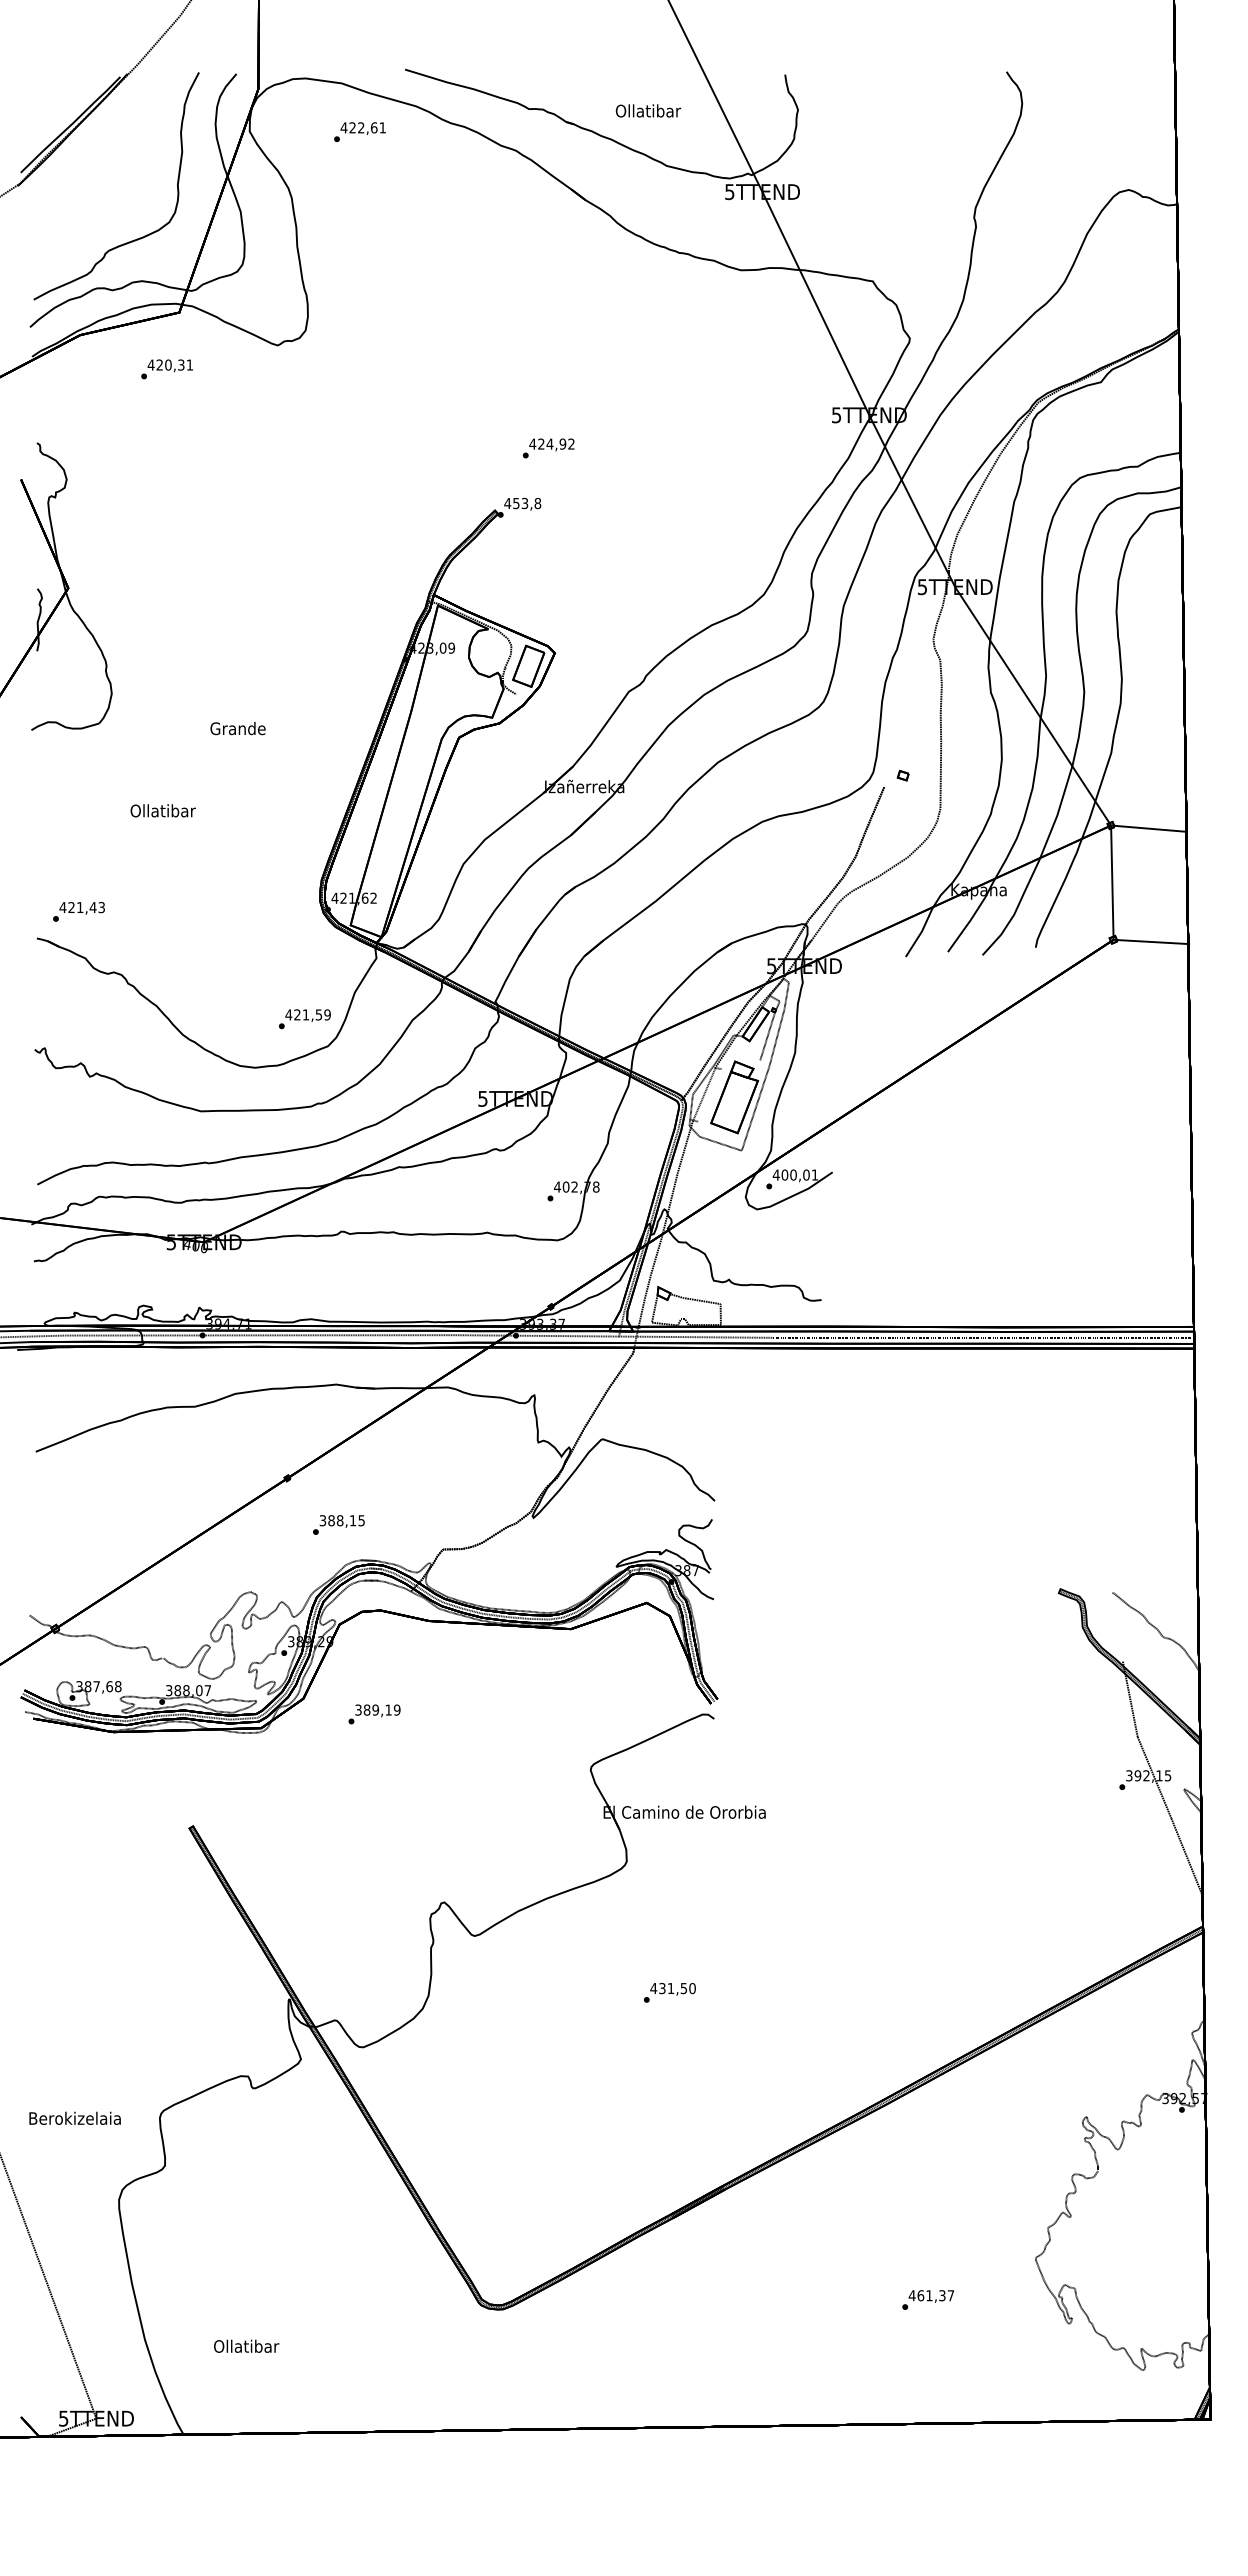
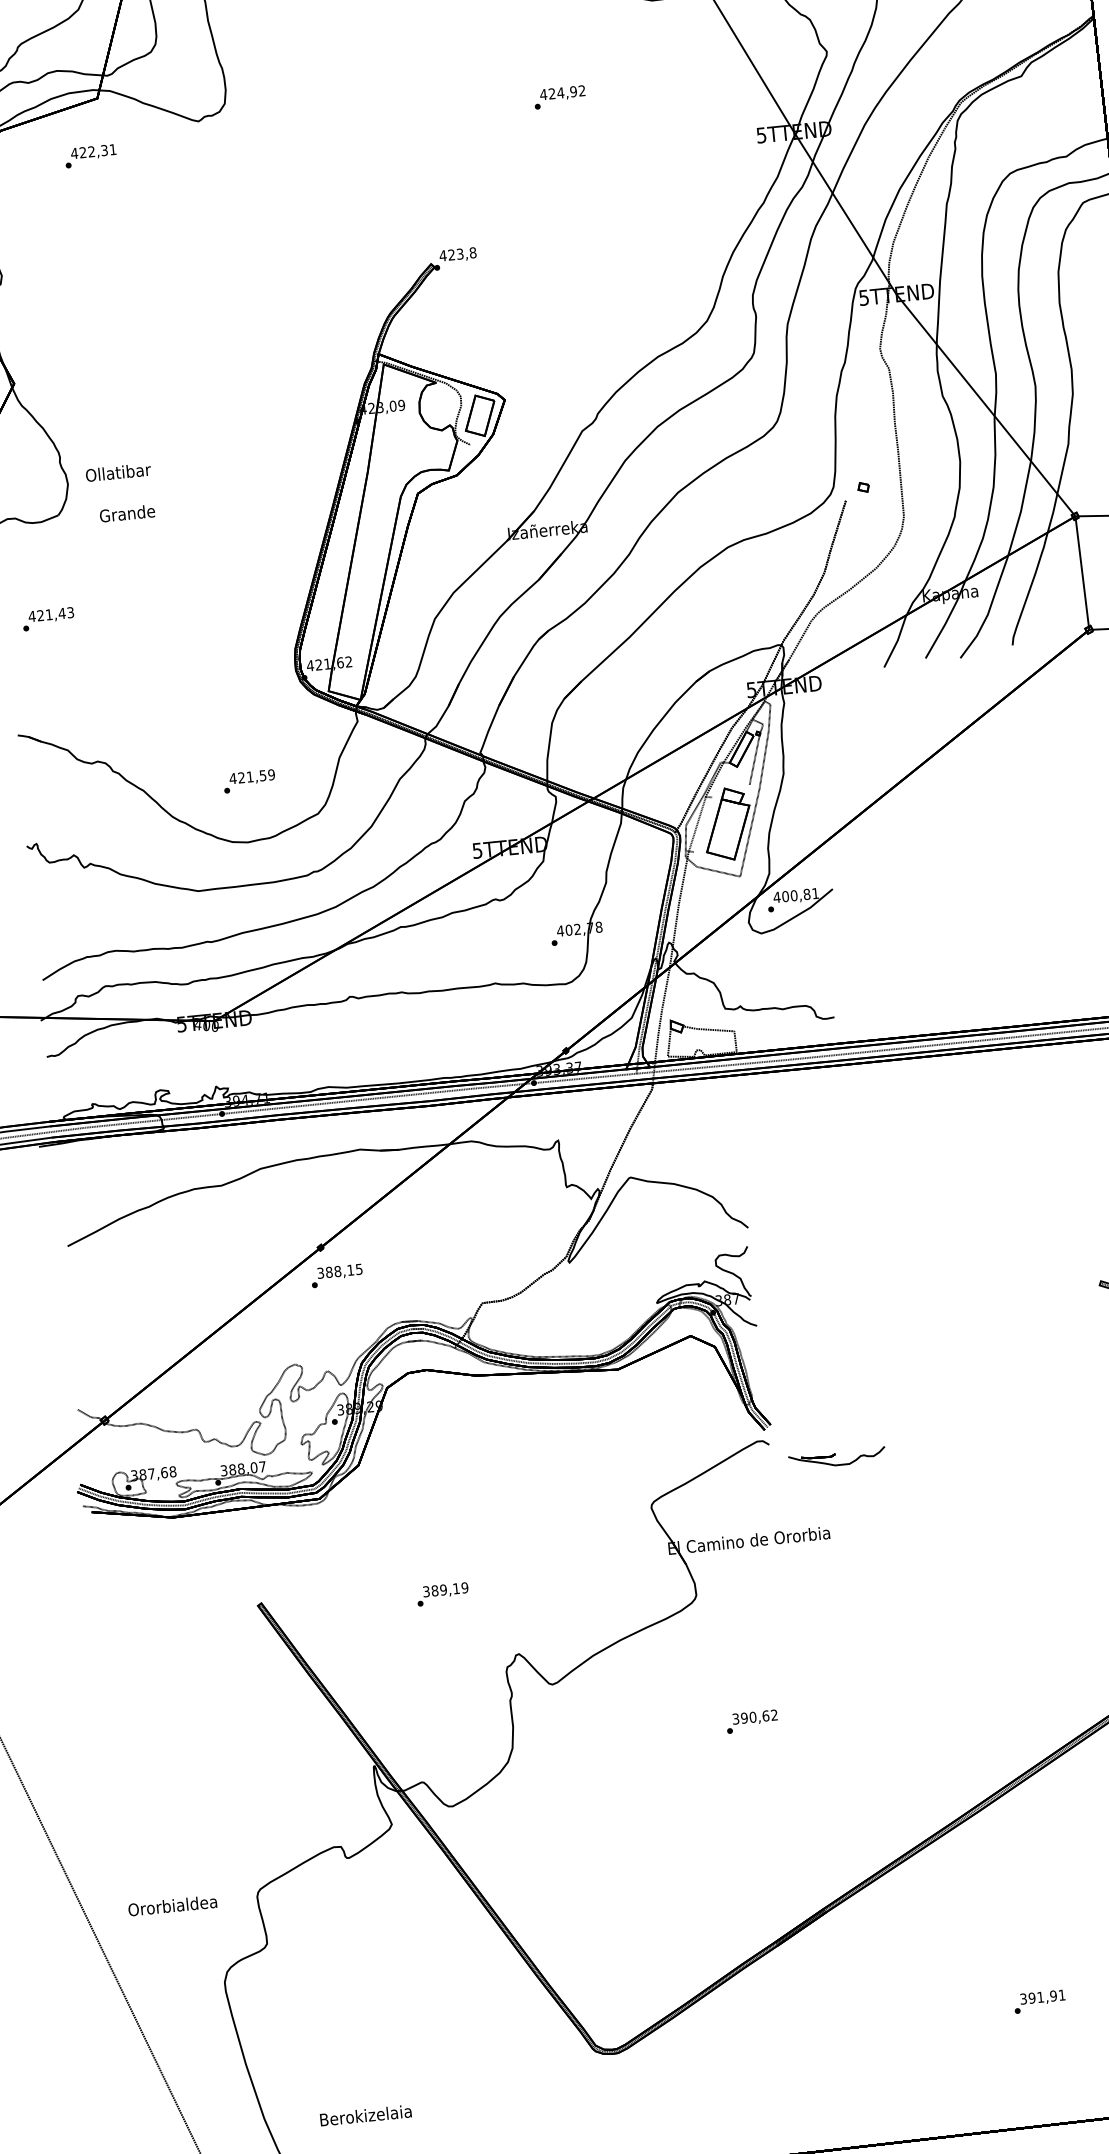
text: (168, 364) -> (91, 151), 420,31 -> 422,31
text: (548, 448) -> (559, 97), moved
text: (516, 503) -> (451, 254), 453,8 -> 423,8
text: (237, 728) -> (126, 513), moved
text: (162, 810) -> (117, 472), moved
text: (78, 911) -> (47, 618), moved
text: (304, 1019) -> (249, 781), moved
text: (806, 1175) -> (807, 894), 400,01 -> 400,81
text: (338, 1524) -> (336, 1275), moved
text: (374, 1714) -> (442, 1594), moved
part: (780, 1738) -> (837, 1457), added
text: (672, 1988) -> (754, 1717), 431,50 -> 390,62
text: (74, 2117) -> (172, 1904), Berokizelaia -> Ororbialdea
text: (931, 2295) -> (1042, 1996), 461,37 -> 391,91
text: (245, 2345) -> (365, 2114), Ollatibar -> Berokizelaia

